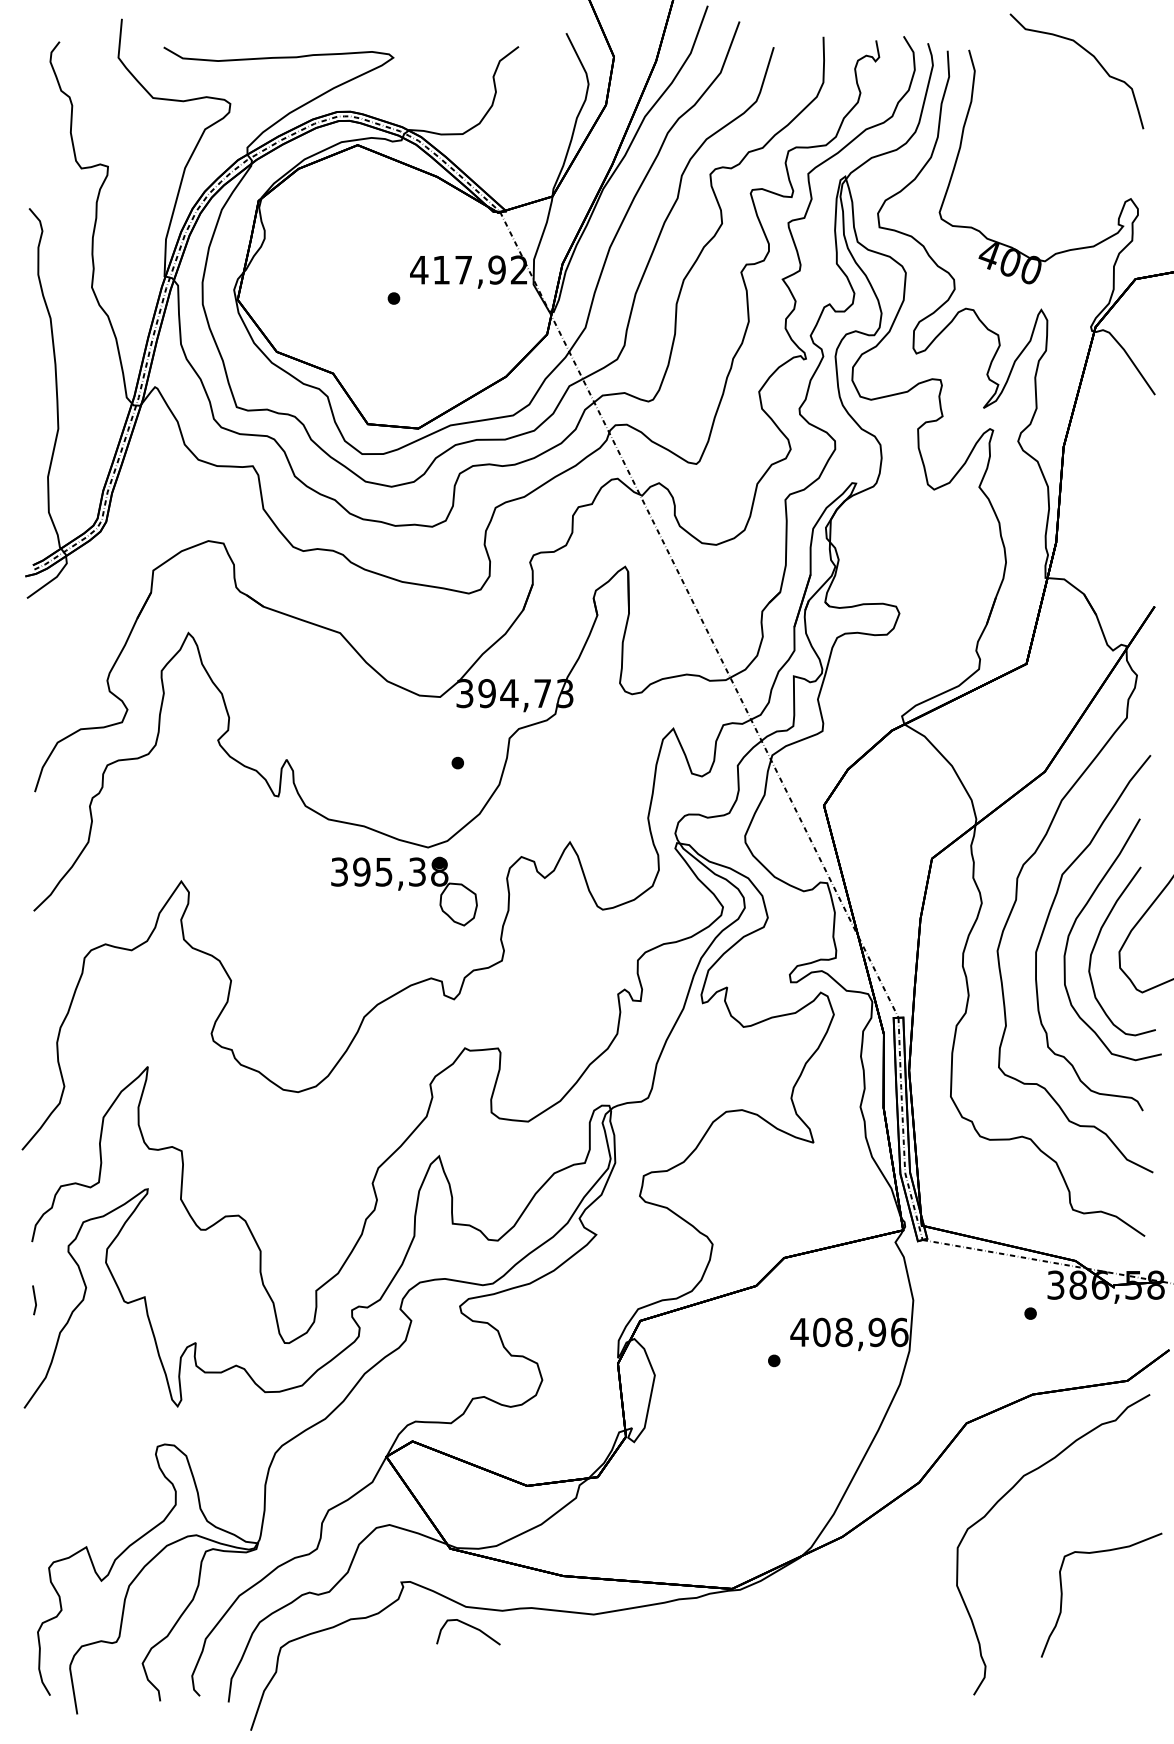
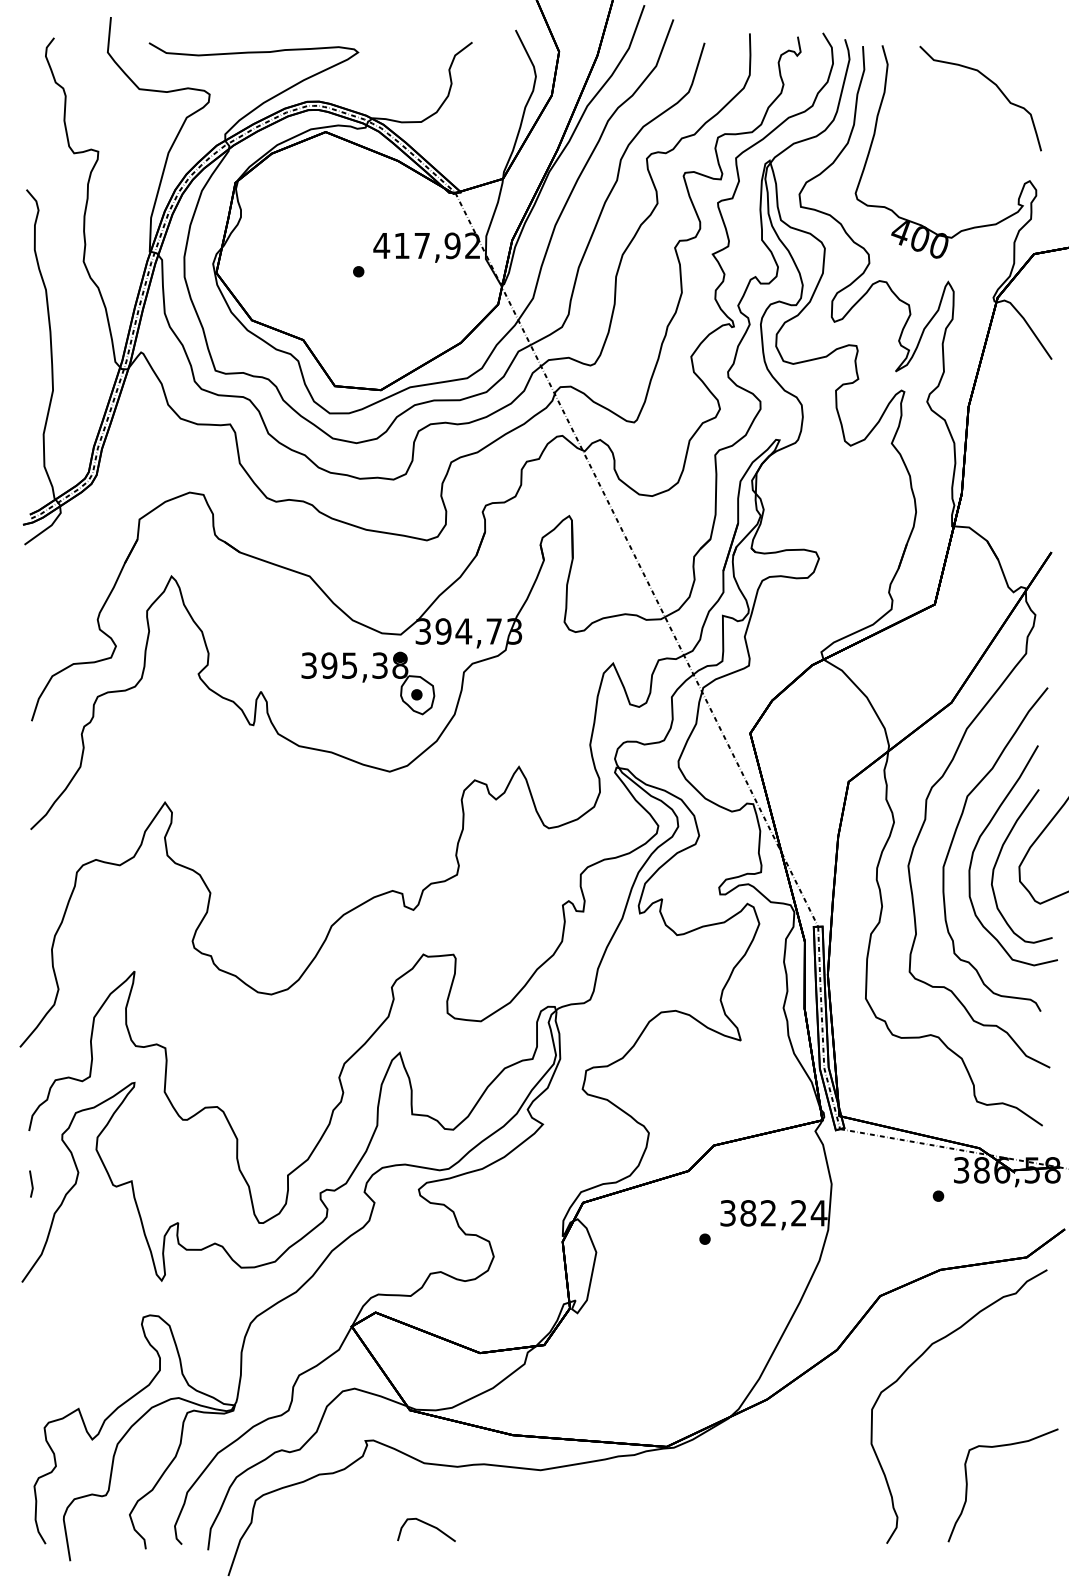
curve: (1089, 54) -> (992, 83), moved
part: (404, 891) -> (368, 683), moved
text: (849, 1332) -> (773, 1213), 408,96 -> 382,24
curve: (1062, 1594) -> (967, 1484), moved
curve: (471, 1627) -> (429, 1525), moved

